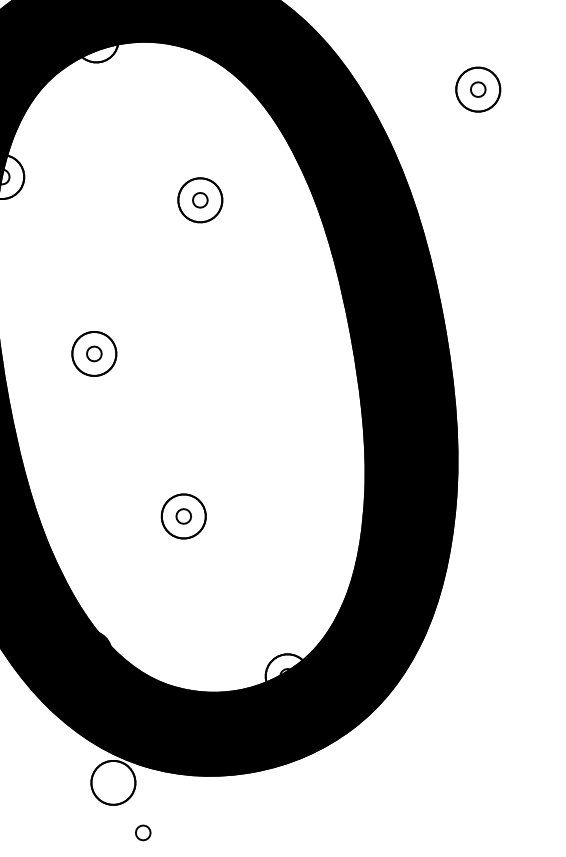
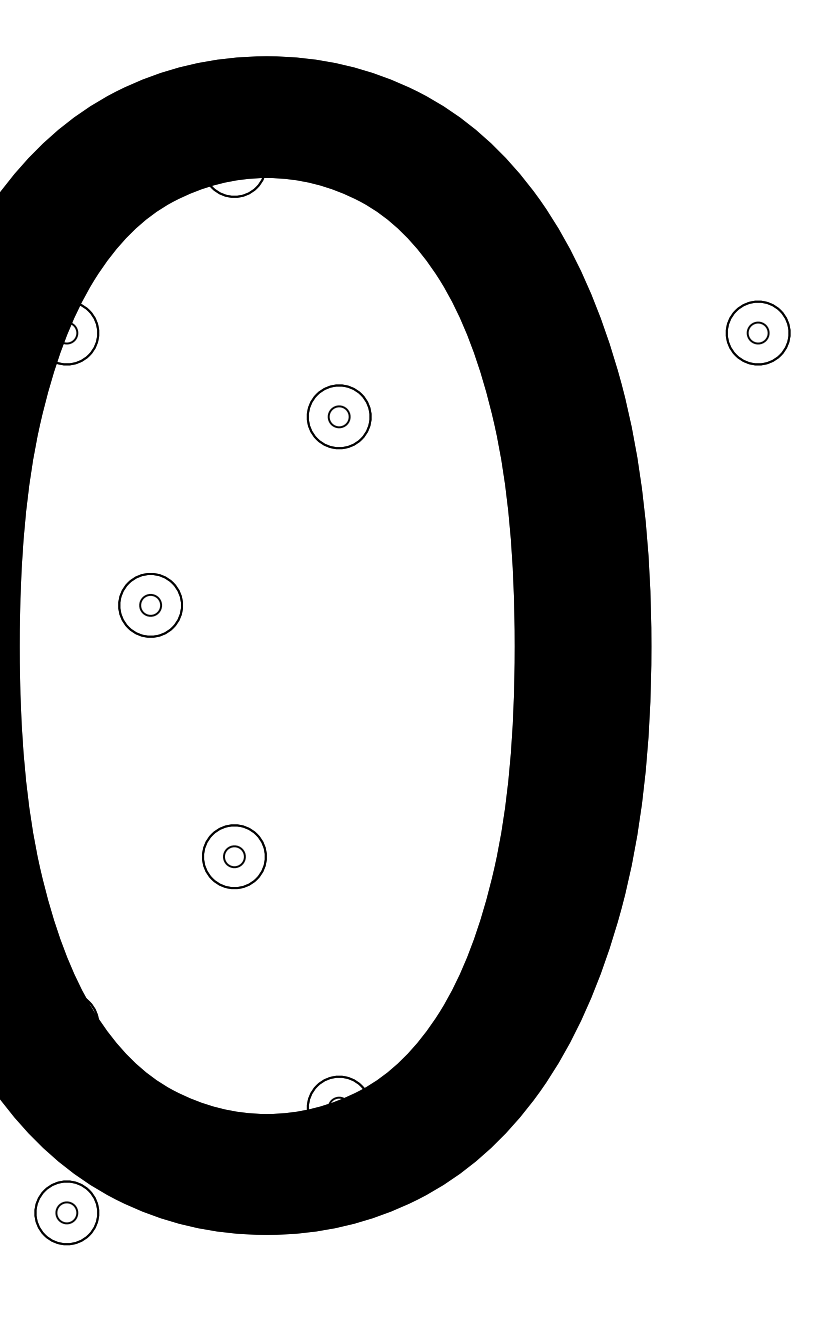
part: (142, 832) -> (66, 1212), moved

